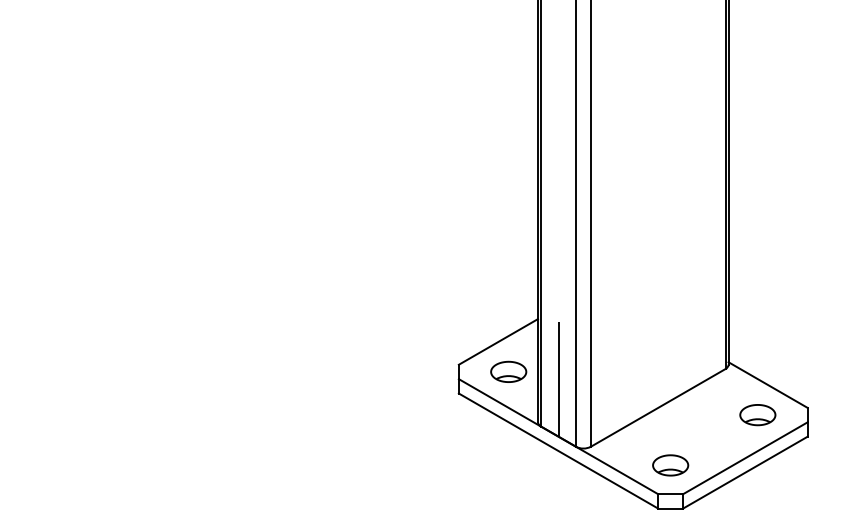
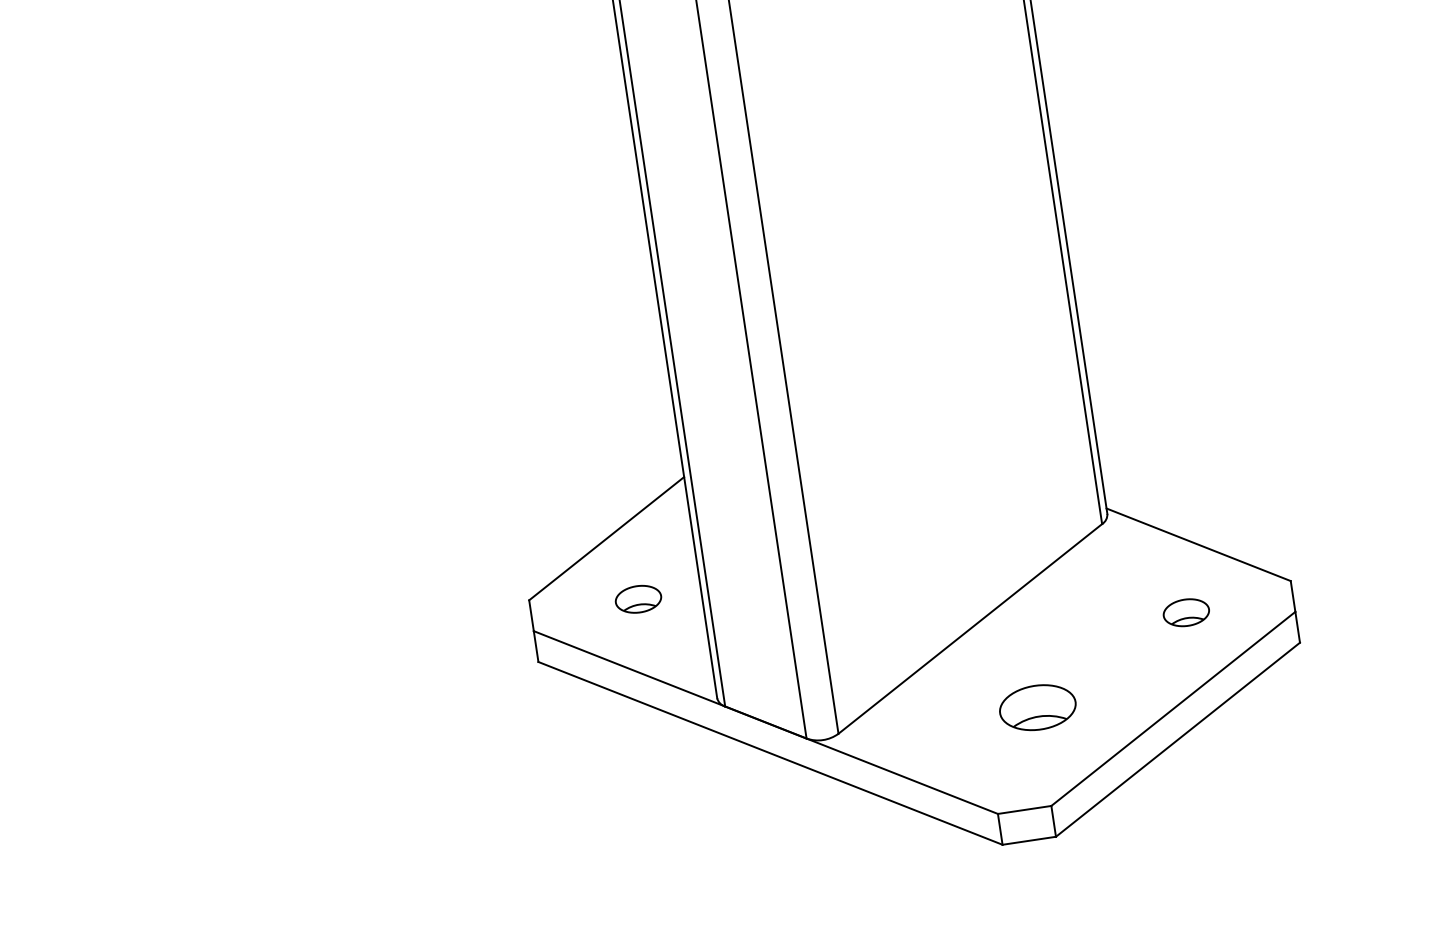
part: (508, 371) -> (637, 598), size x0.6
line: (558, 378) -> (747, 597), removed
part: (757, 415) -> (1185, 613), size x0.6
part: (670, 465) -> (1037, 707), moved

